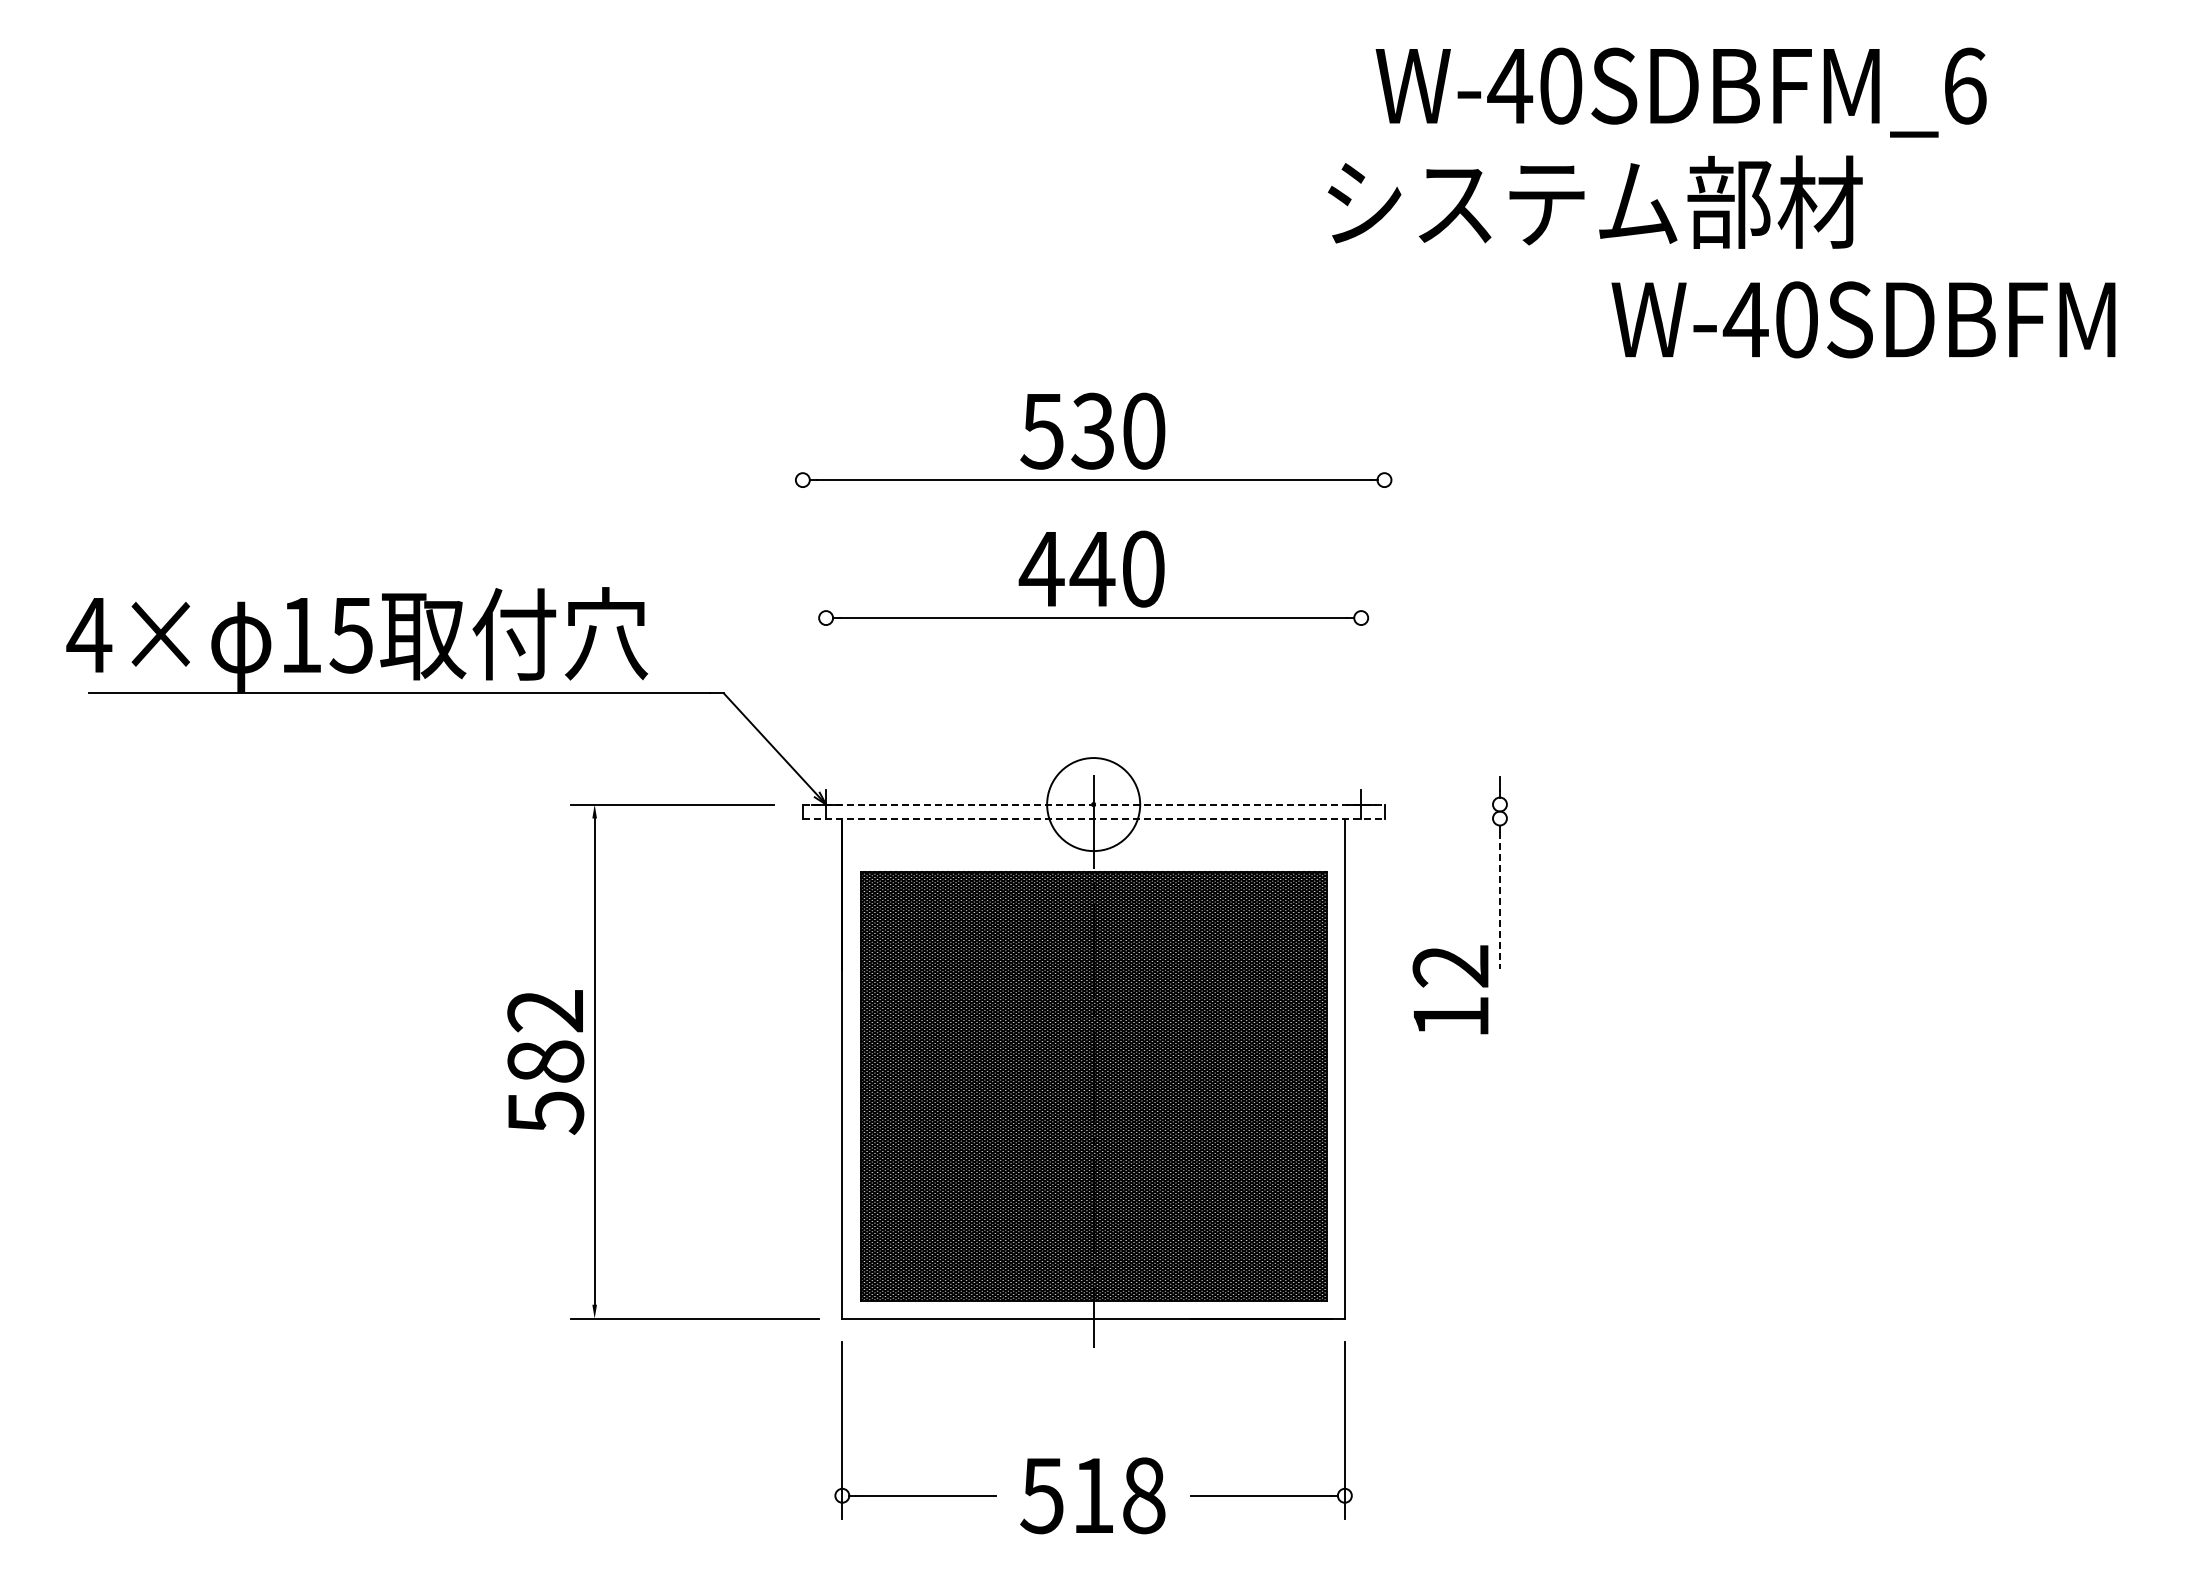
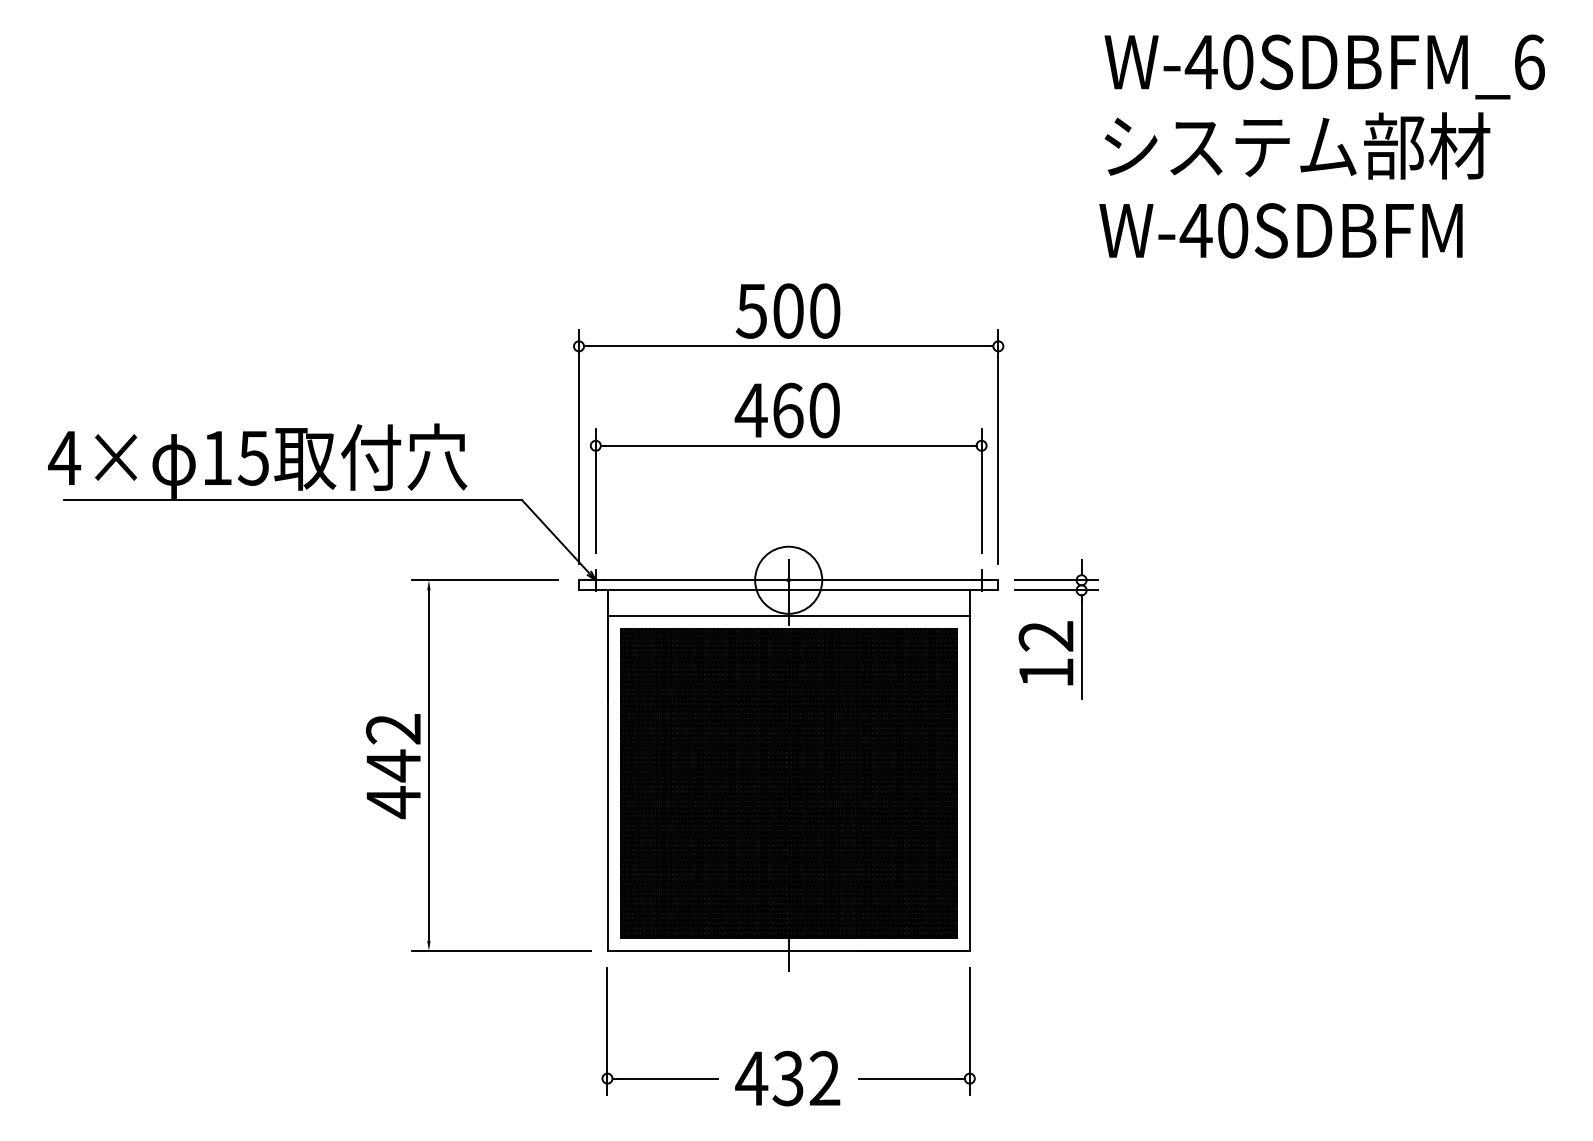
text: (1680, 92) -> (1324, 66), moved
text: (1595, 201) -> (1297, 145), moved
text: (1863, 319) -> (1281, 230), moved
text: (1092, 430) -> (787, 310), 530 -> 500
text: (1092, 568) -> (787, 410), 440 -> 460
line: (802, 618) -> (578, 446), added
line: (1384, 618) -> (998, 446), added
line: (826, 680) -> (596, 490), added
line: (1361, 680) -> (981, 490), added
line: (1093, 804) -> (788, 580), dashed -> solid
line: (1465, 804) -> (1056, 580), added
line: (1093, 818) -> (788, 590), dashed -> solid
line: (1465, 818) -> (1056, 590), added
line: (1093, 853) -> (788, 615), added
line: (1499, 901) -> (1081, 650), dashed -> solid
text: (1450, 989) -> (1045, 653), moved
text: (545, 1087) -> (393, 784), 582 -> 442
text: (1092, 1495) -> (787, 1078), 518 -> 432

